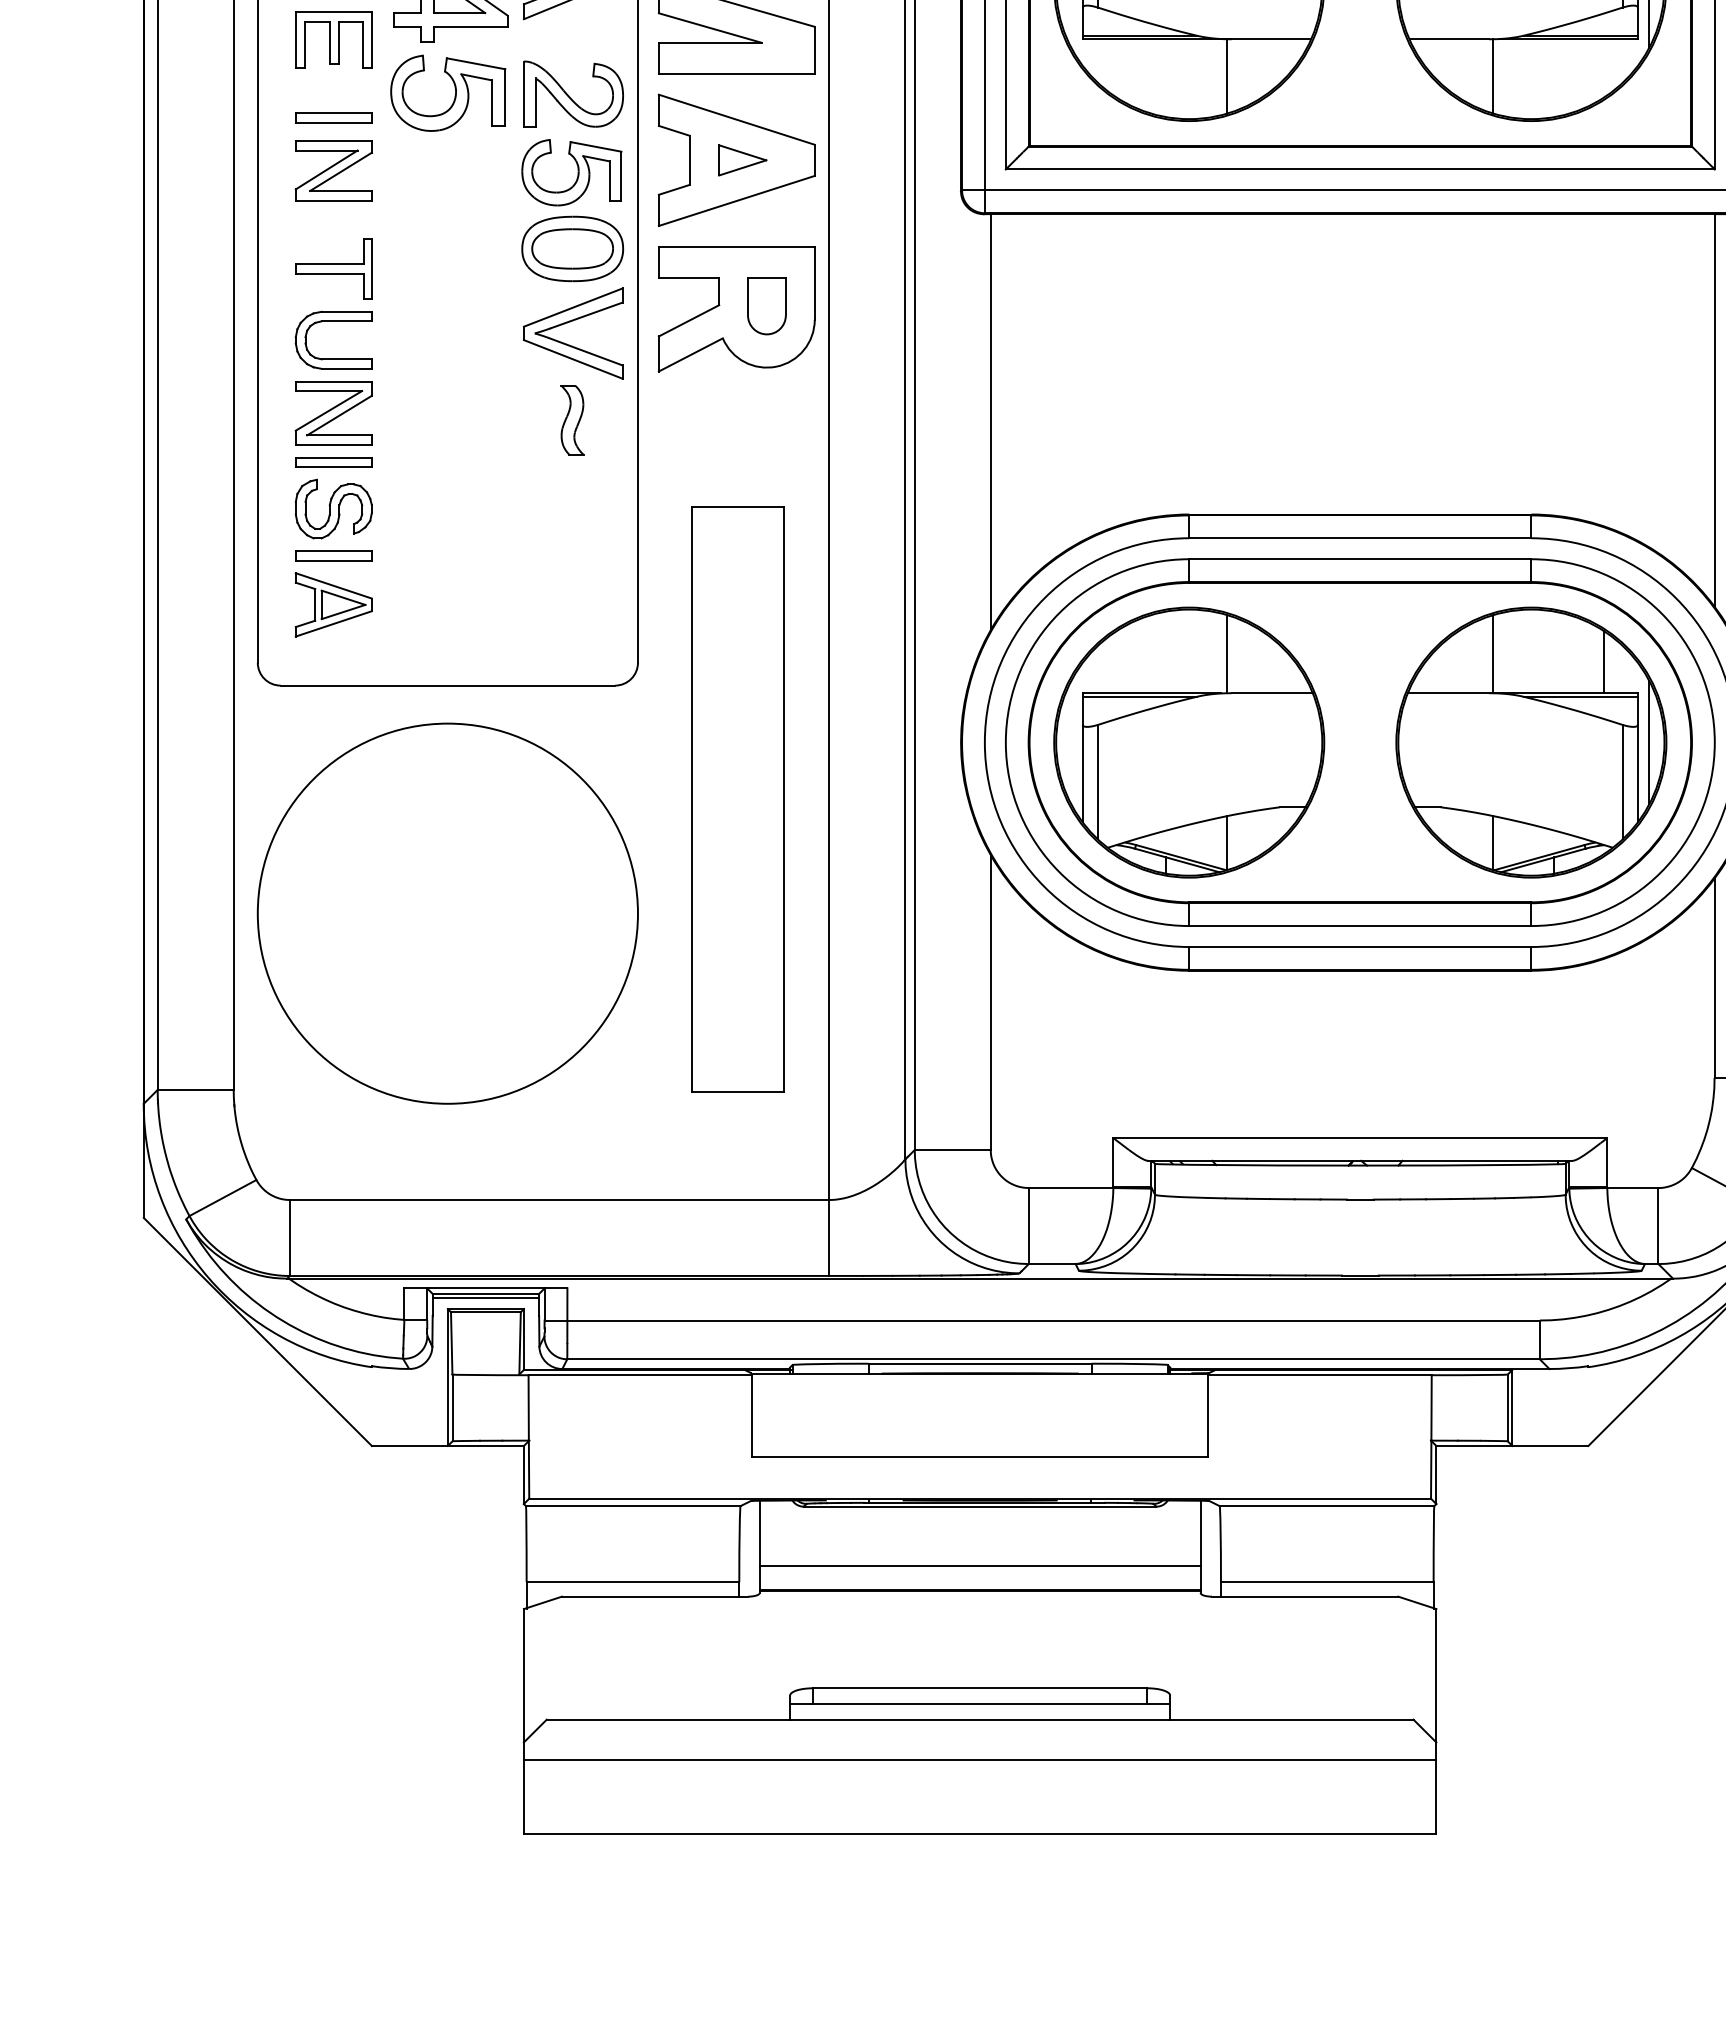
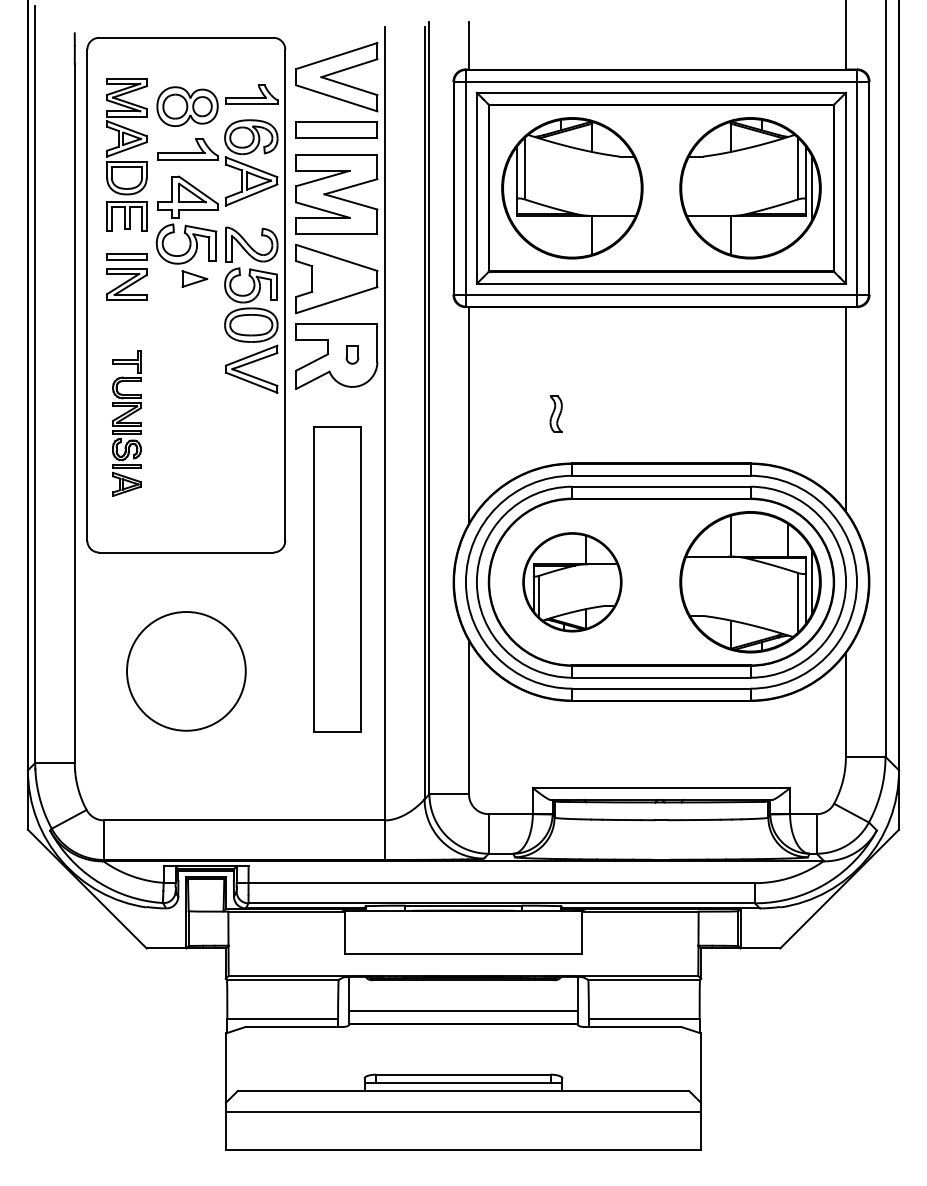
part: (742, 159) -> (194, 278), moved
part: (766, 305) -> (352, 354), size x0.6
part: (571, 418) -> (555, 413), moved
part: (332, 437) -> (126, 423), size x0.7
part: (1189, 743) -> (572, 582), size x0.7
part: (738, 798) -> (337, 579), moved
circle: (448, 914) -> (186, 671), size x0.6

